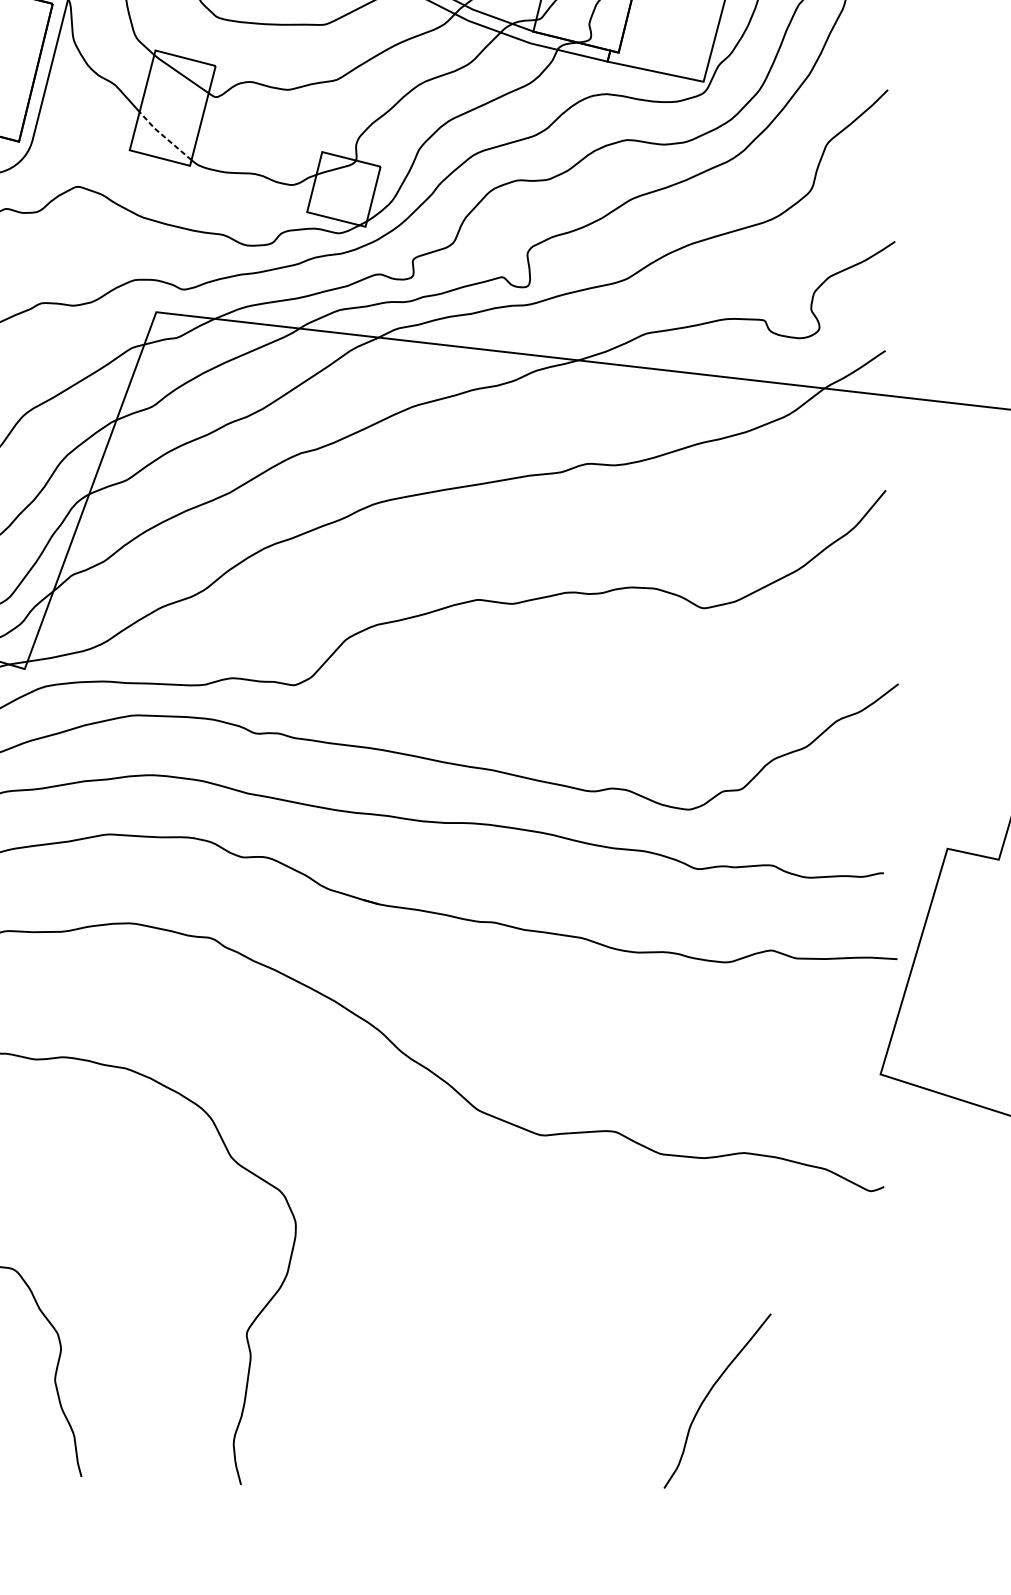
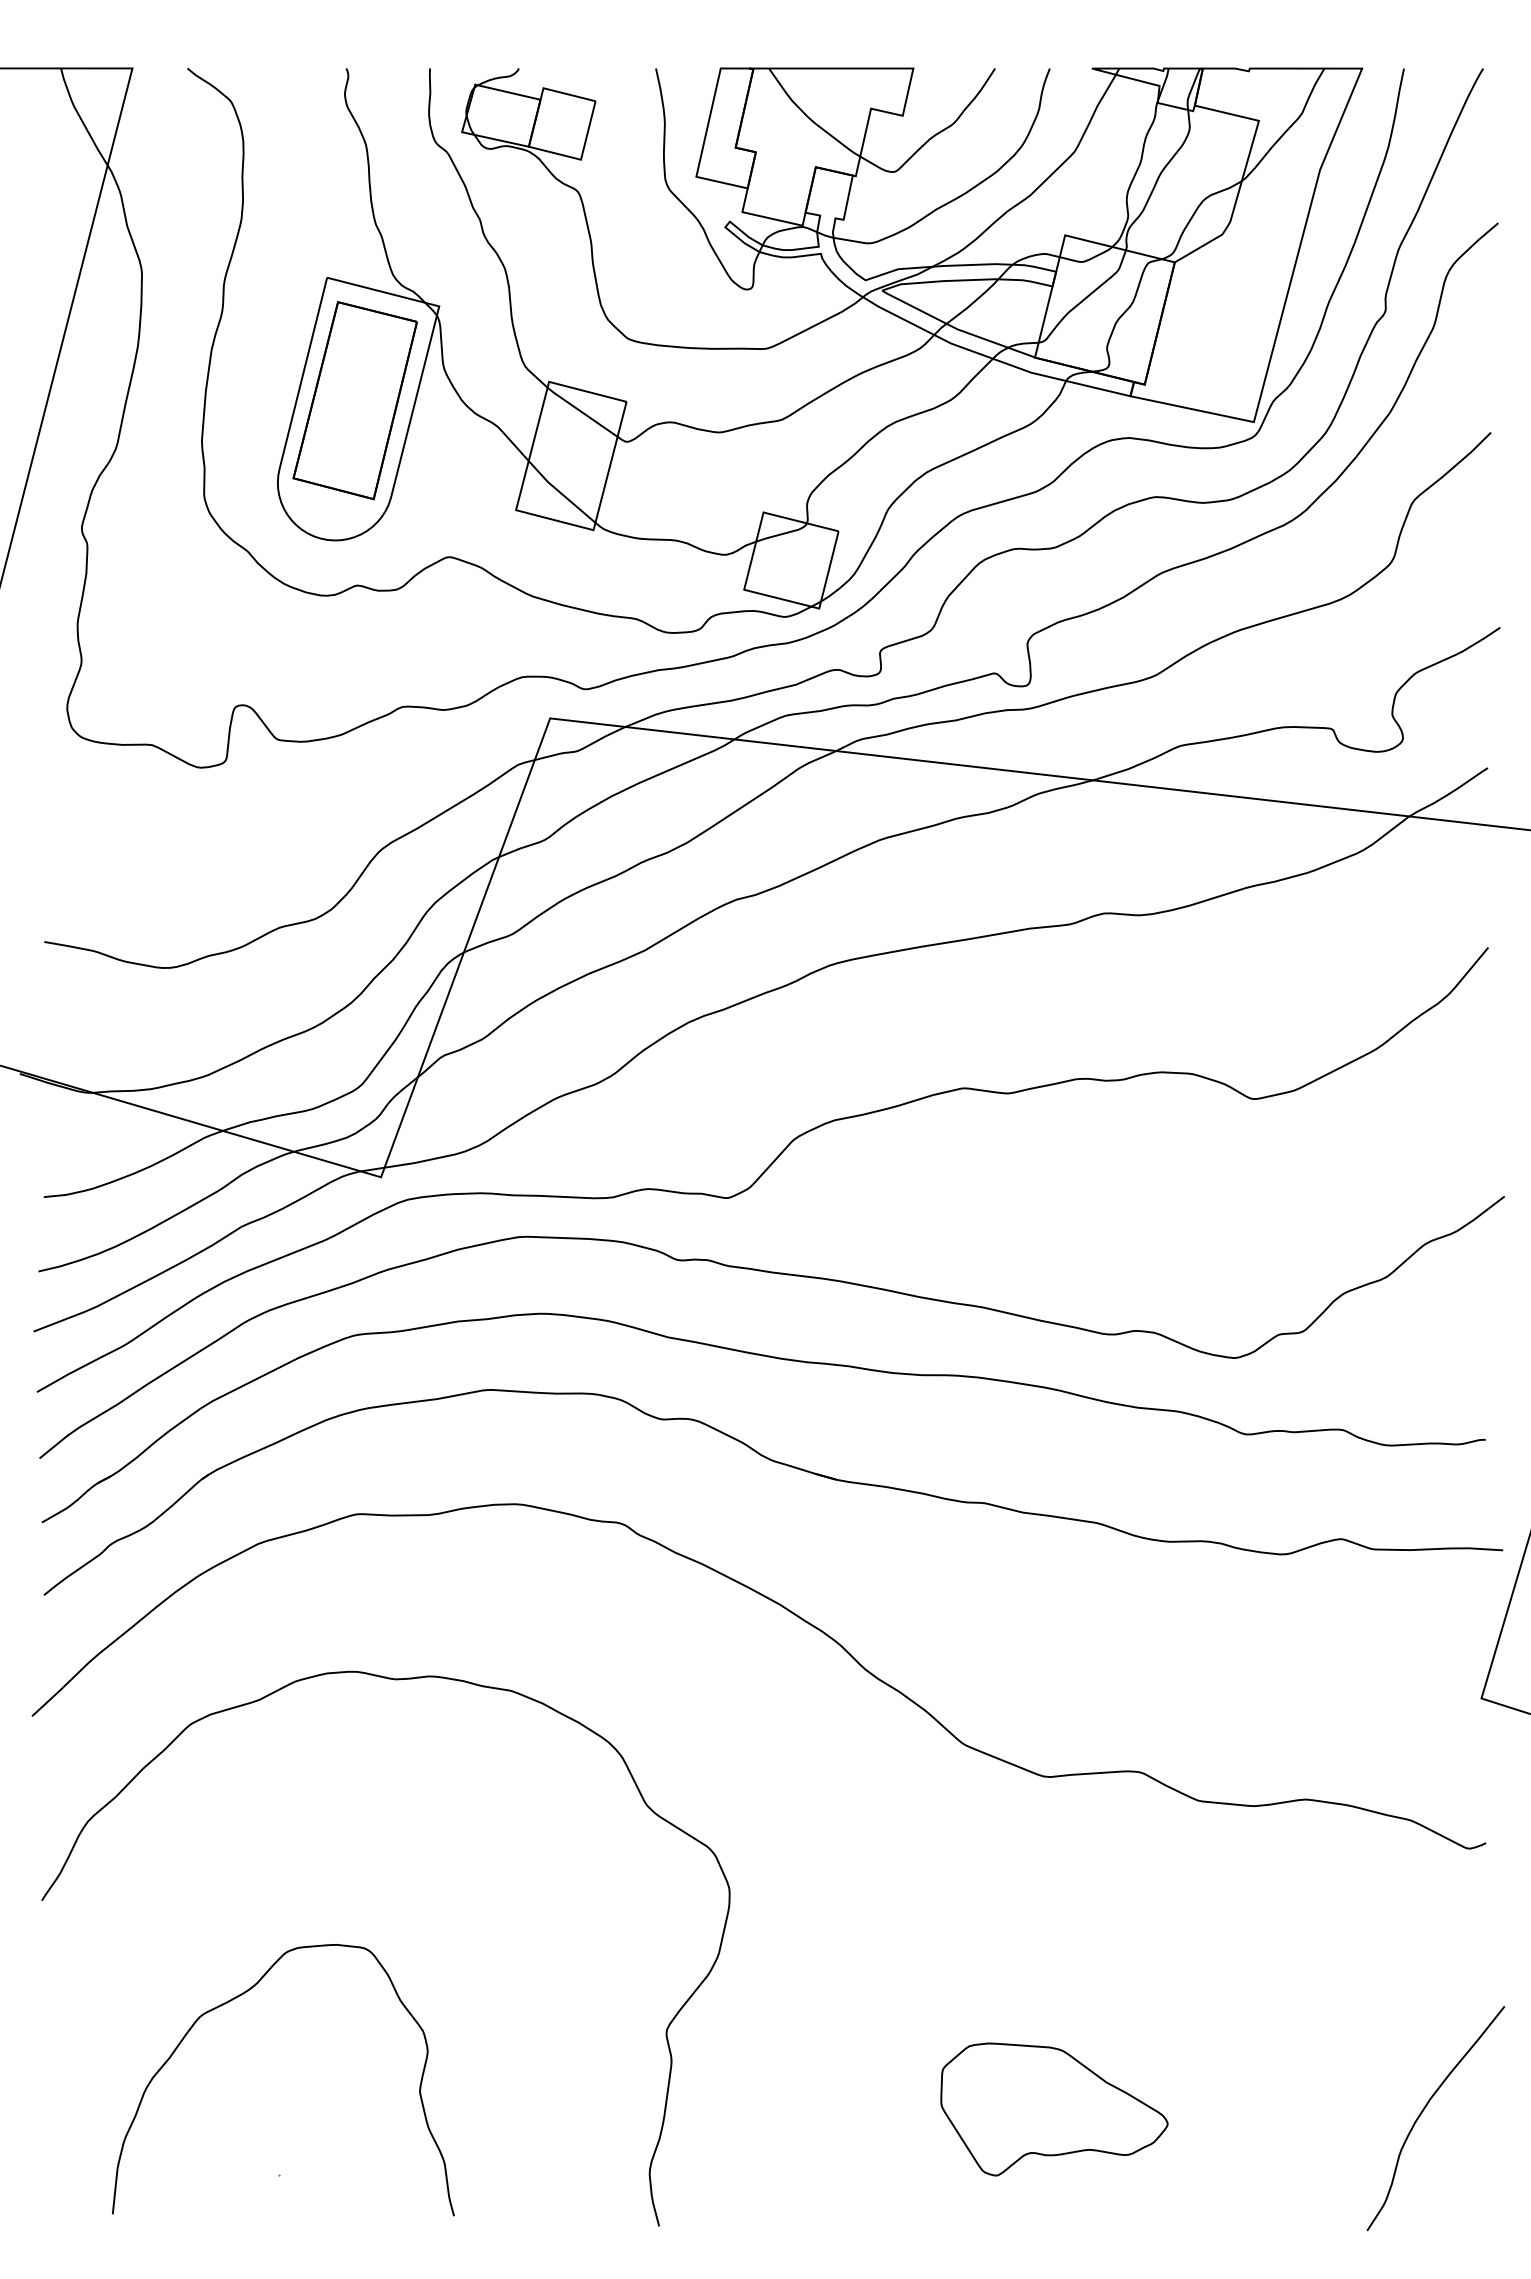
line: (164, 136) -> (560, 492), dashed -> solid
part: (548, 1394) -> (1054, 2109), added
curve: (708, 1394) -> (1424, 2110), moved

